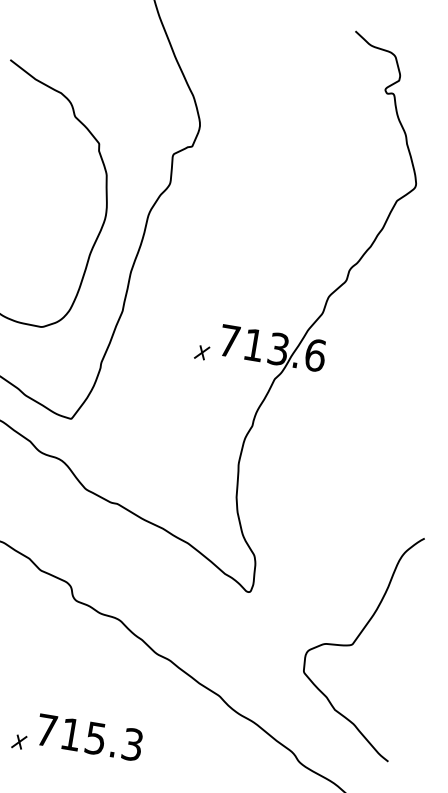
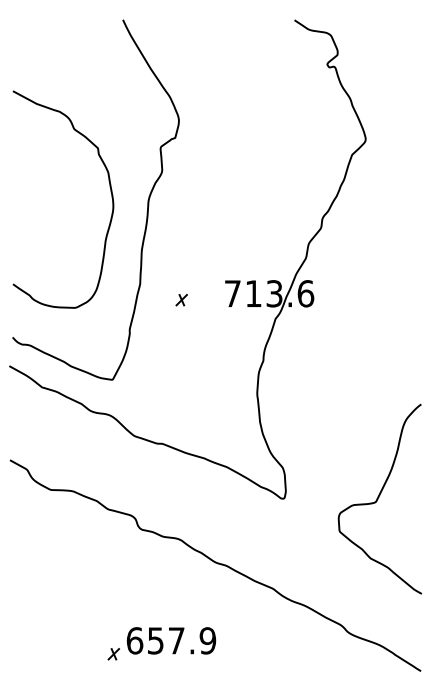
part: (201, 353) -> (181, 300), moved
curve: (357, 639) -> (379, 497), moved
text: (89, 737) -> (171, 640), 715.3 -> 657.9

